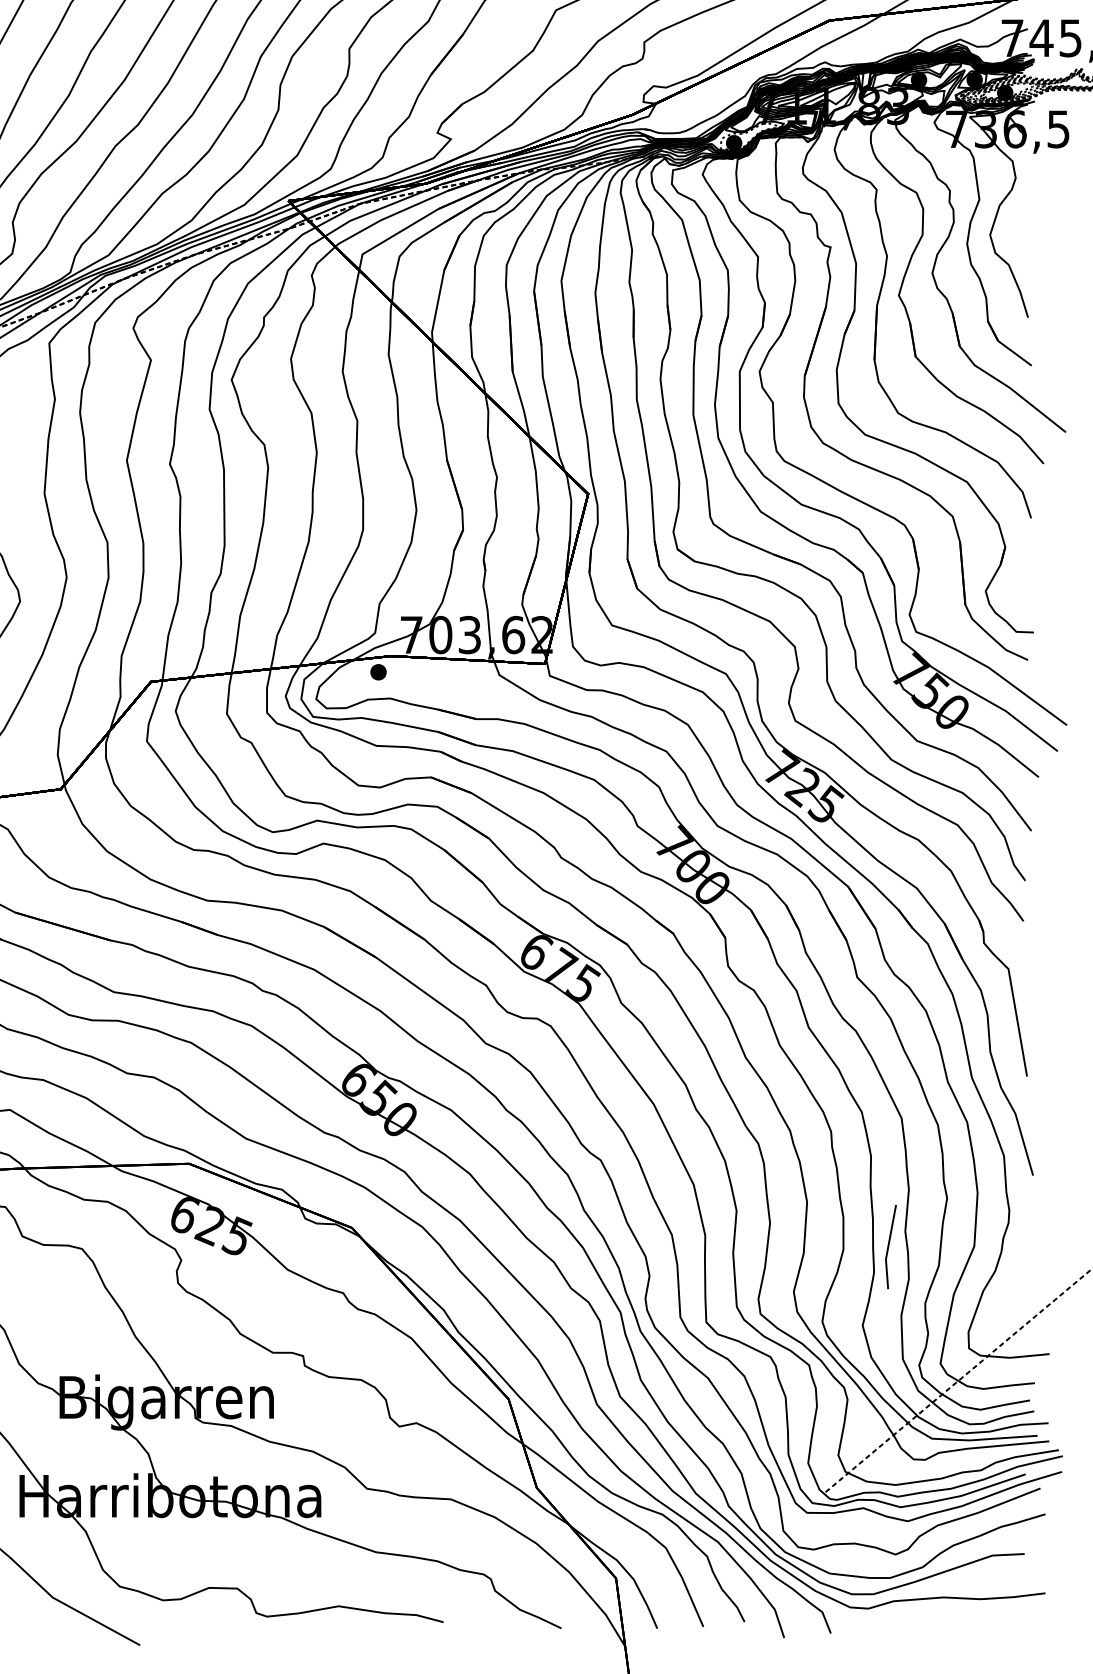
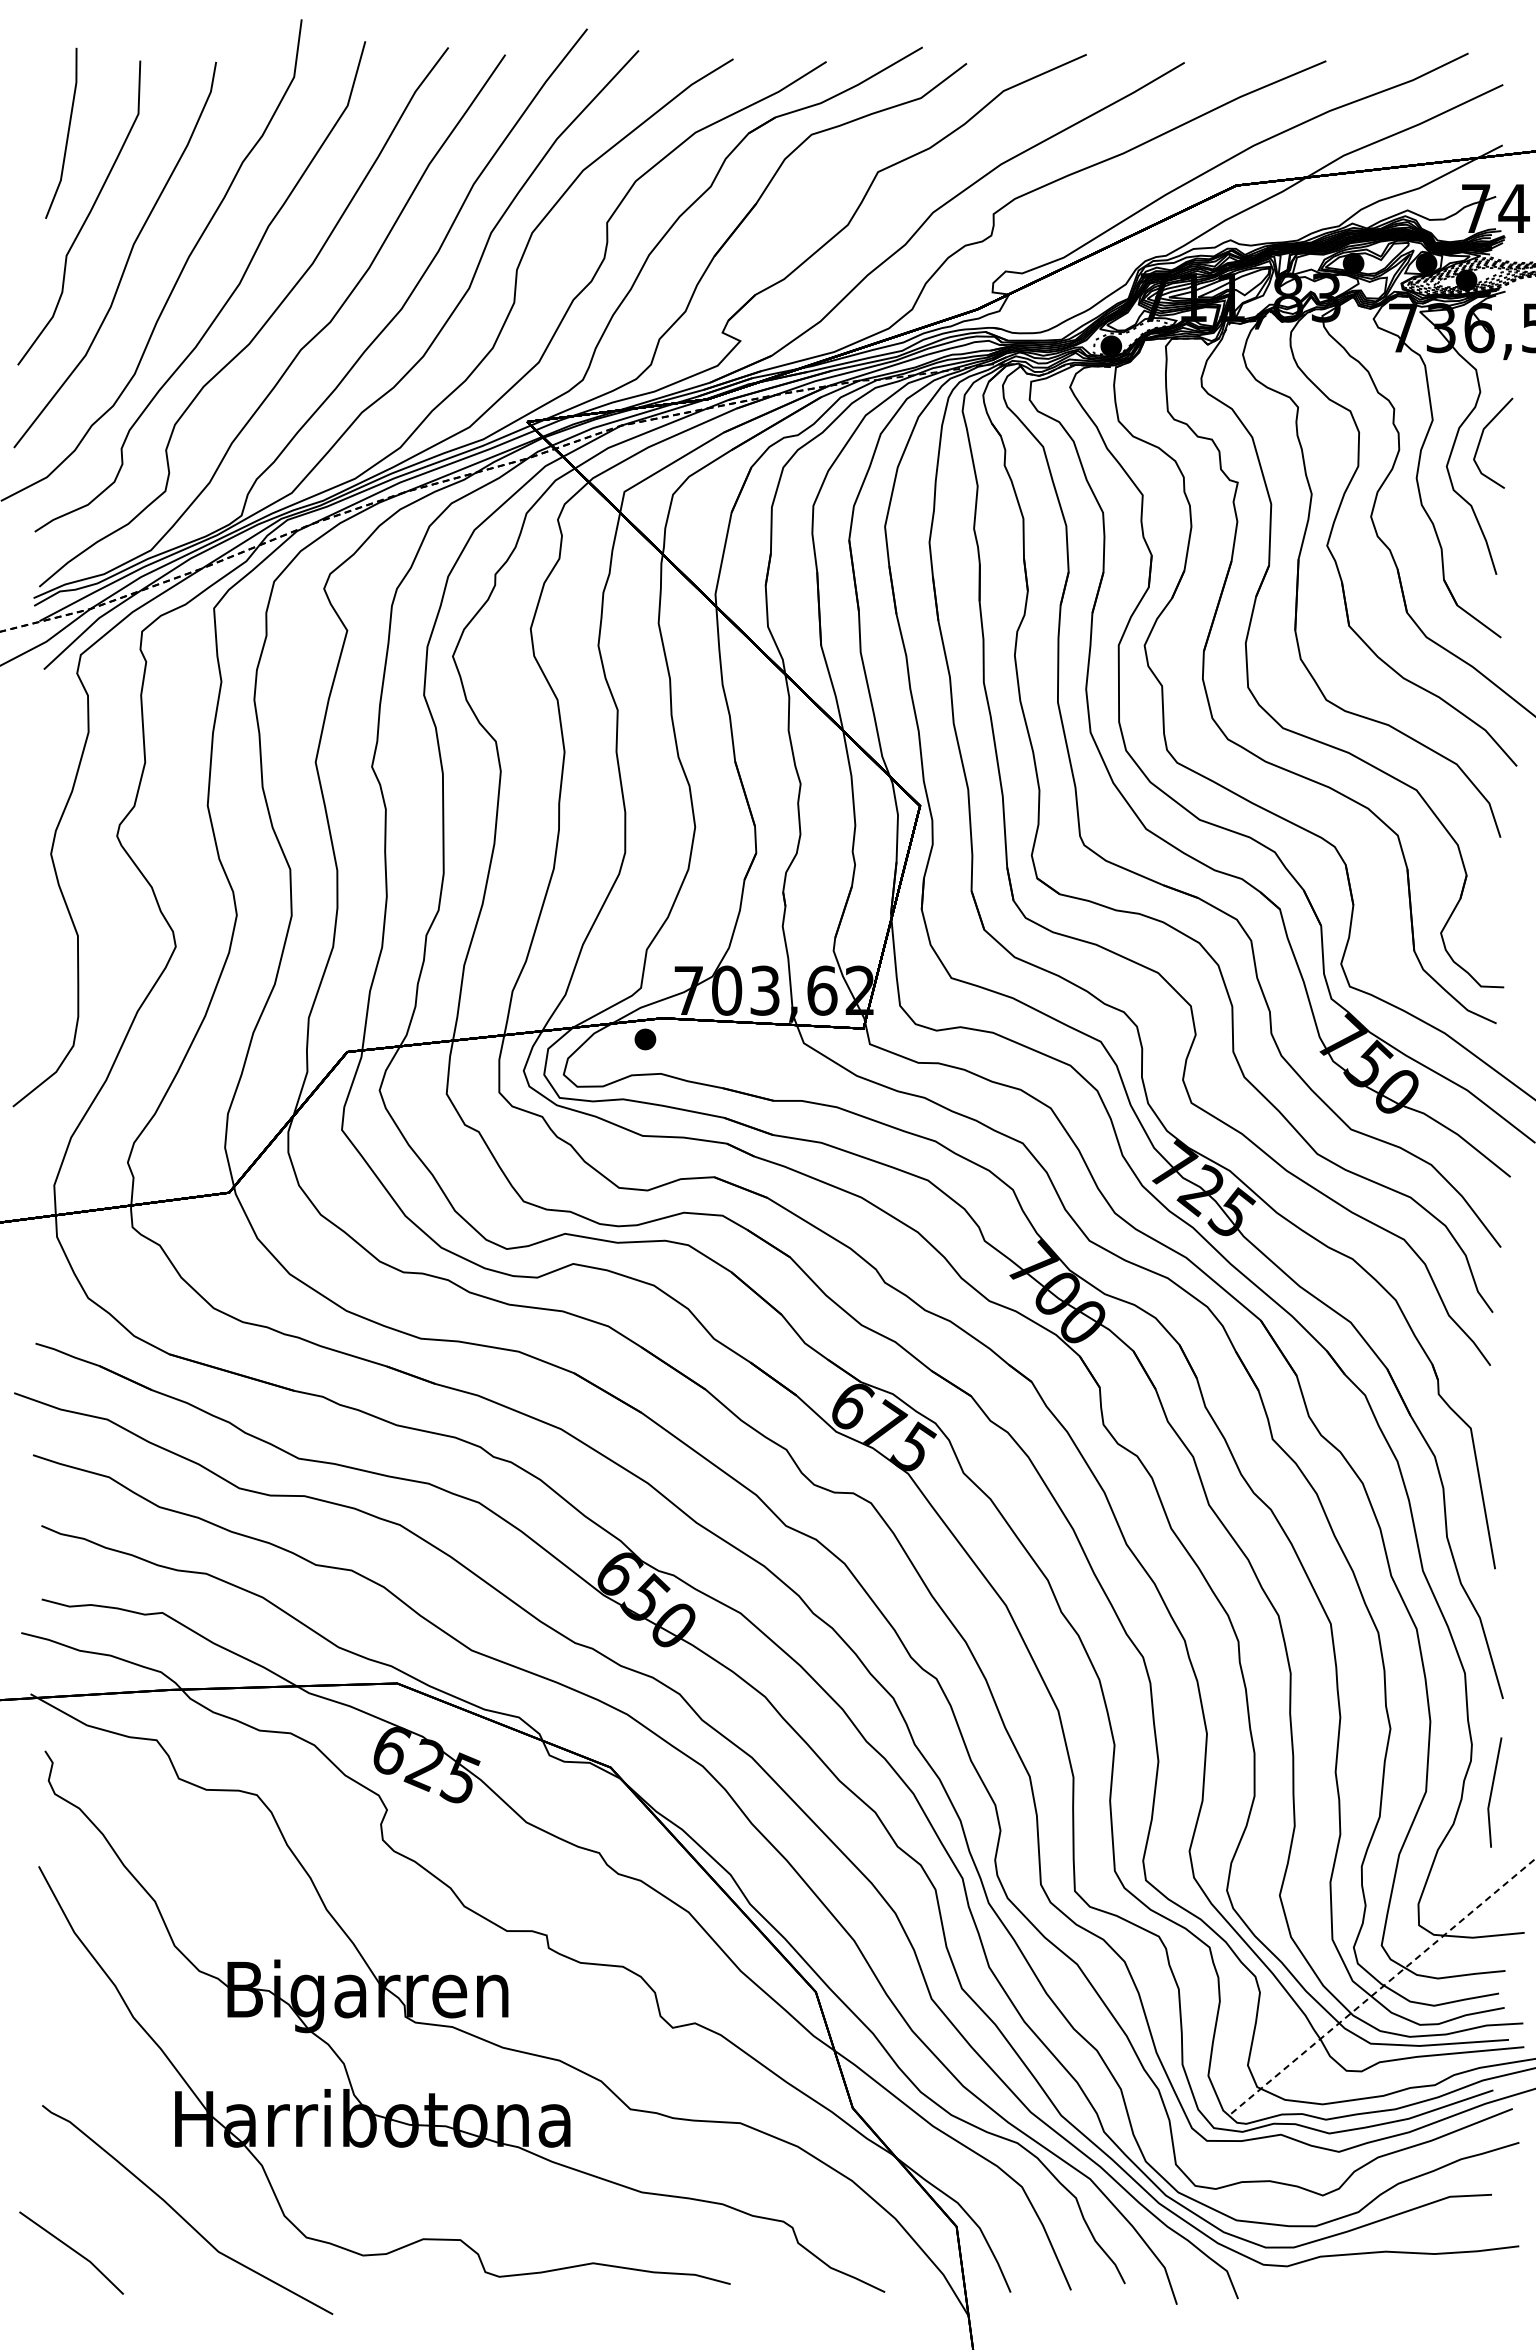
line: (1016, 214) -> (1481, 439), added
line: (889, 1246) -> (1492, 1792), moved

